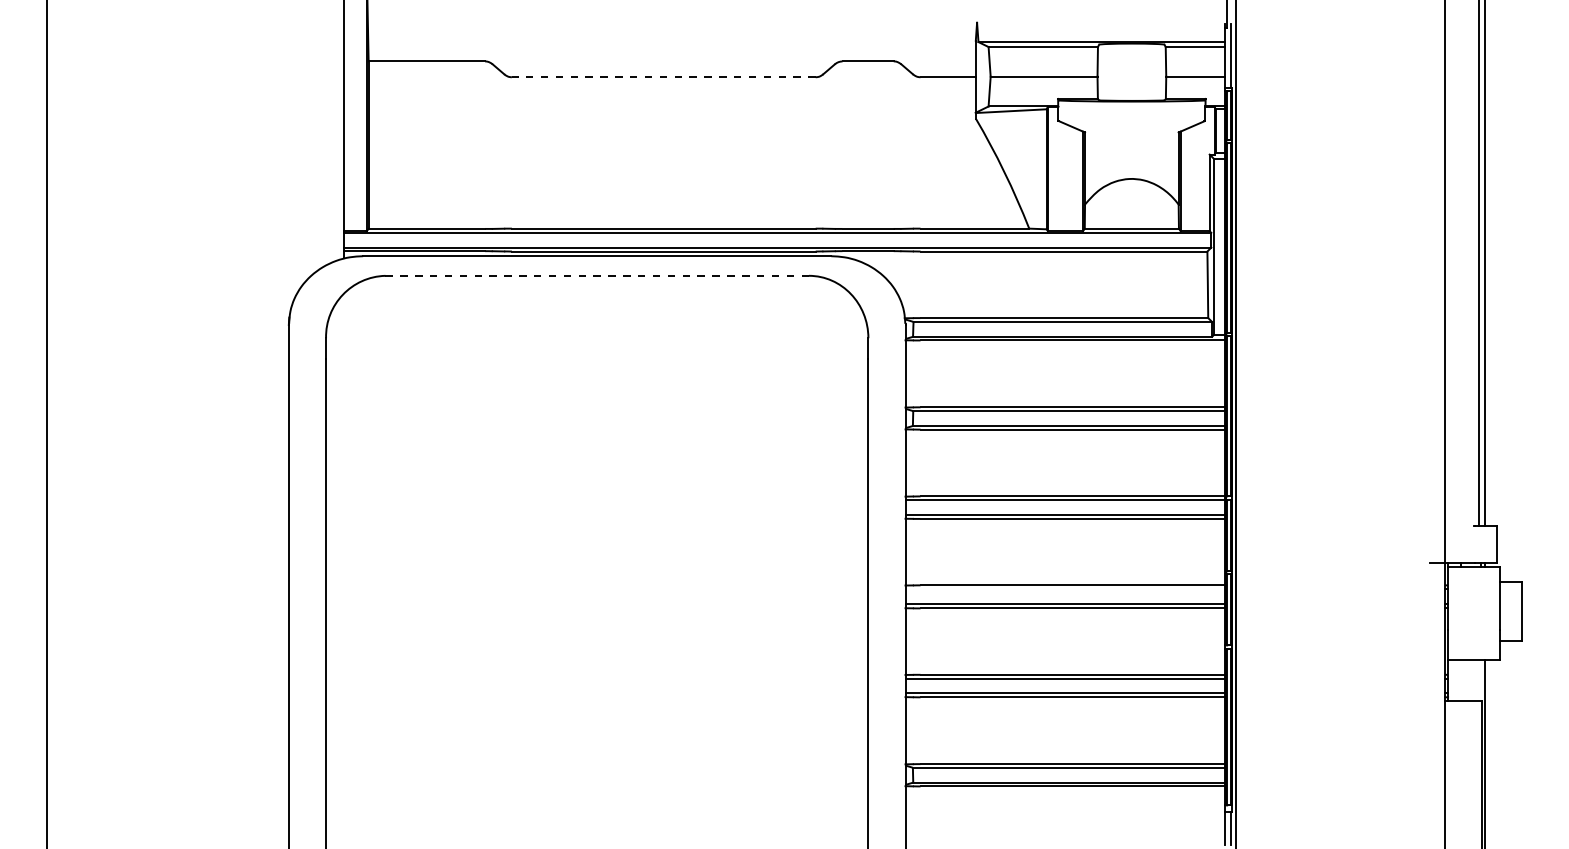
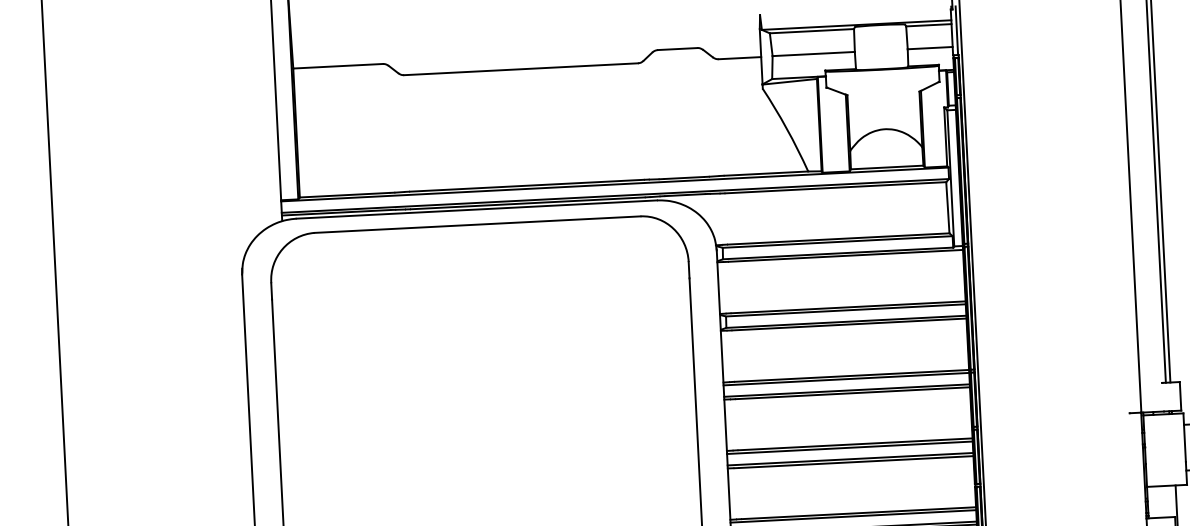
line: (663, 77) -> (520, 69), dashed -> solid
line: (597, 275) -> (477, 224), dashed -> solid
line: (1064, 589) -> (849, 447), added

